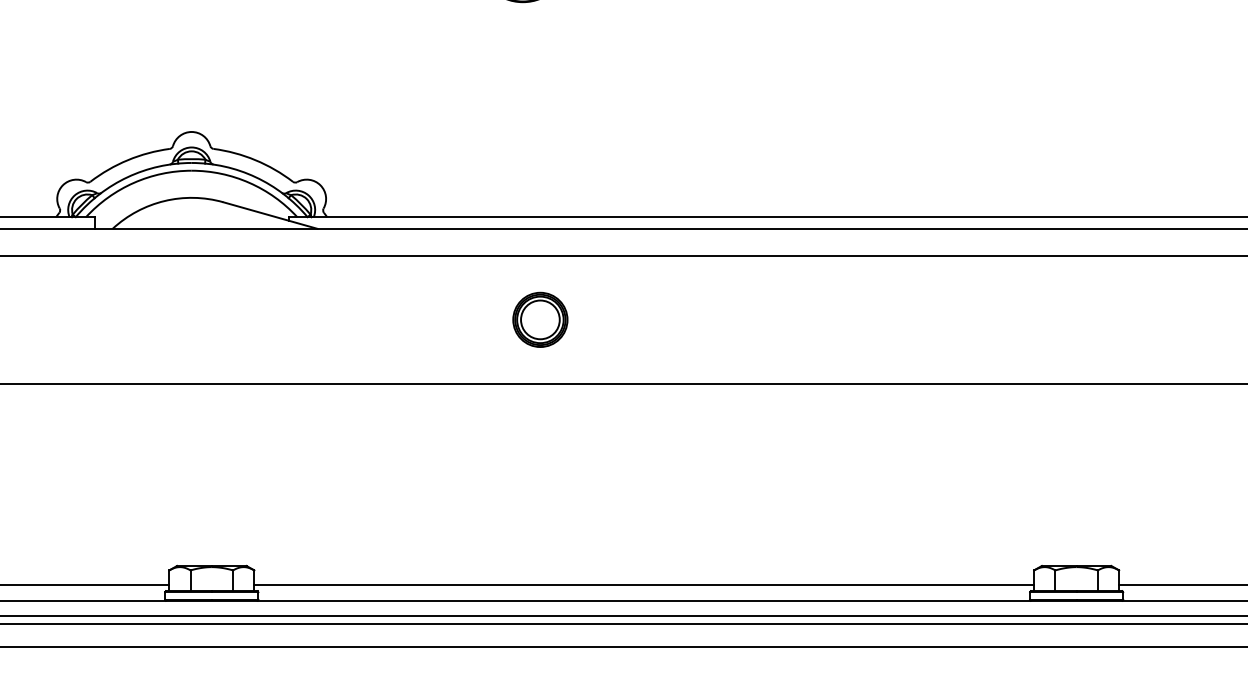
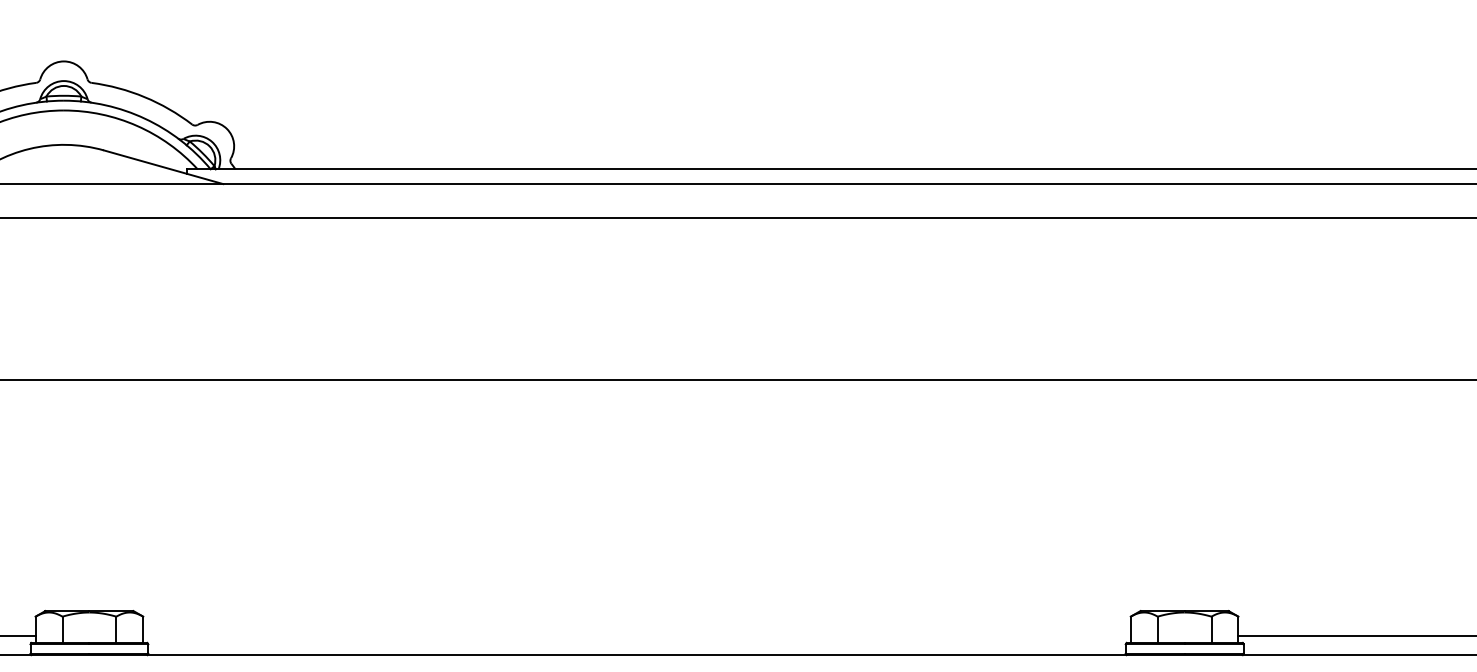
part: (540, 319) -> (505, 298), removed
line: (644, 585) -> (637, 635), removed

